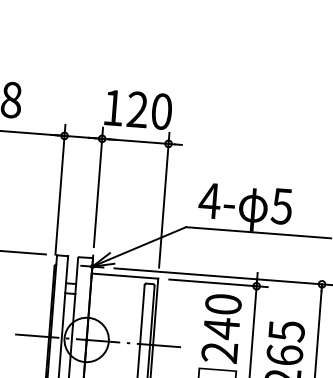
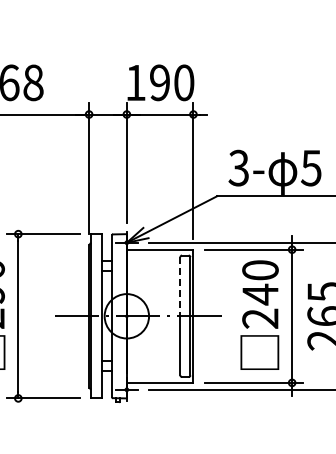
text: (137, 110) -> (159, 83), 120 -> 190
text: (209, 200) -> (238, 167), 4- -> 3-
line: (142, 314) -> (180, 286), solid -> dashed

